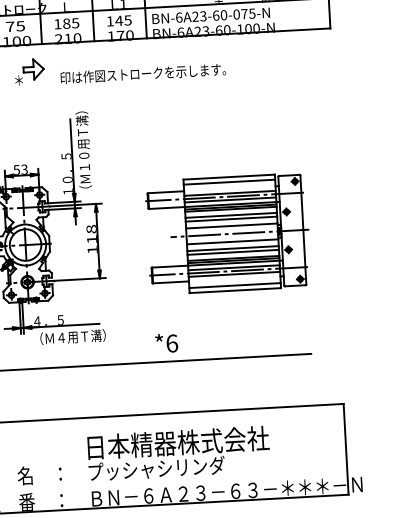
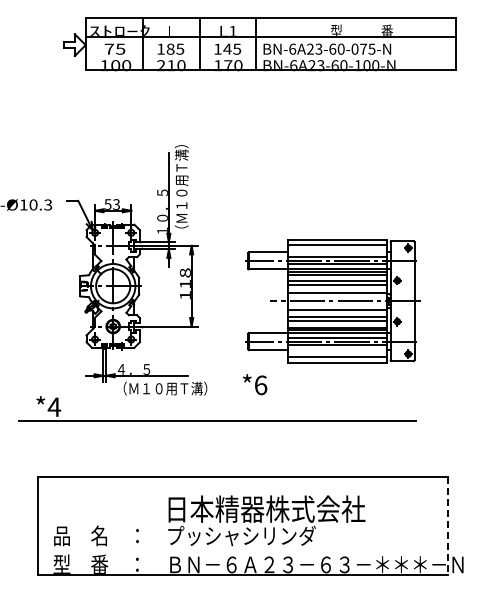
part: (119, 67) -> (225, 99), removed
part: (227, 234) -> (332, 301), moved
text: (88, 336) -> (175, 388), （Ｍ４用Ｔ溝） -> （Ｍ１０用Ｔ溝）
text: (167, 343) -> (255, 384), moved
line: (345, 449) -> (447, 526), solid -> dashed

